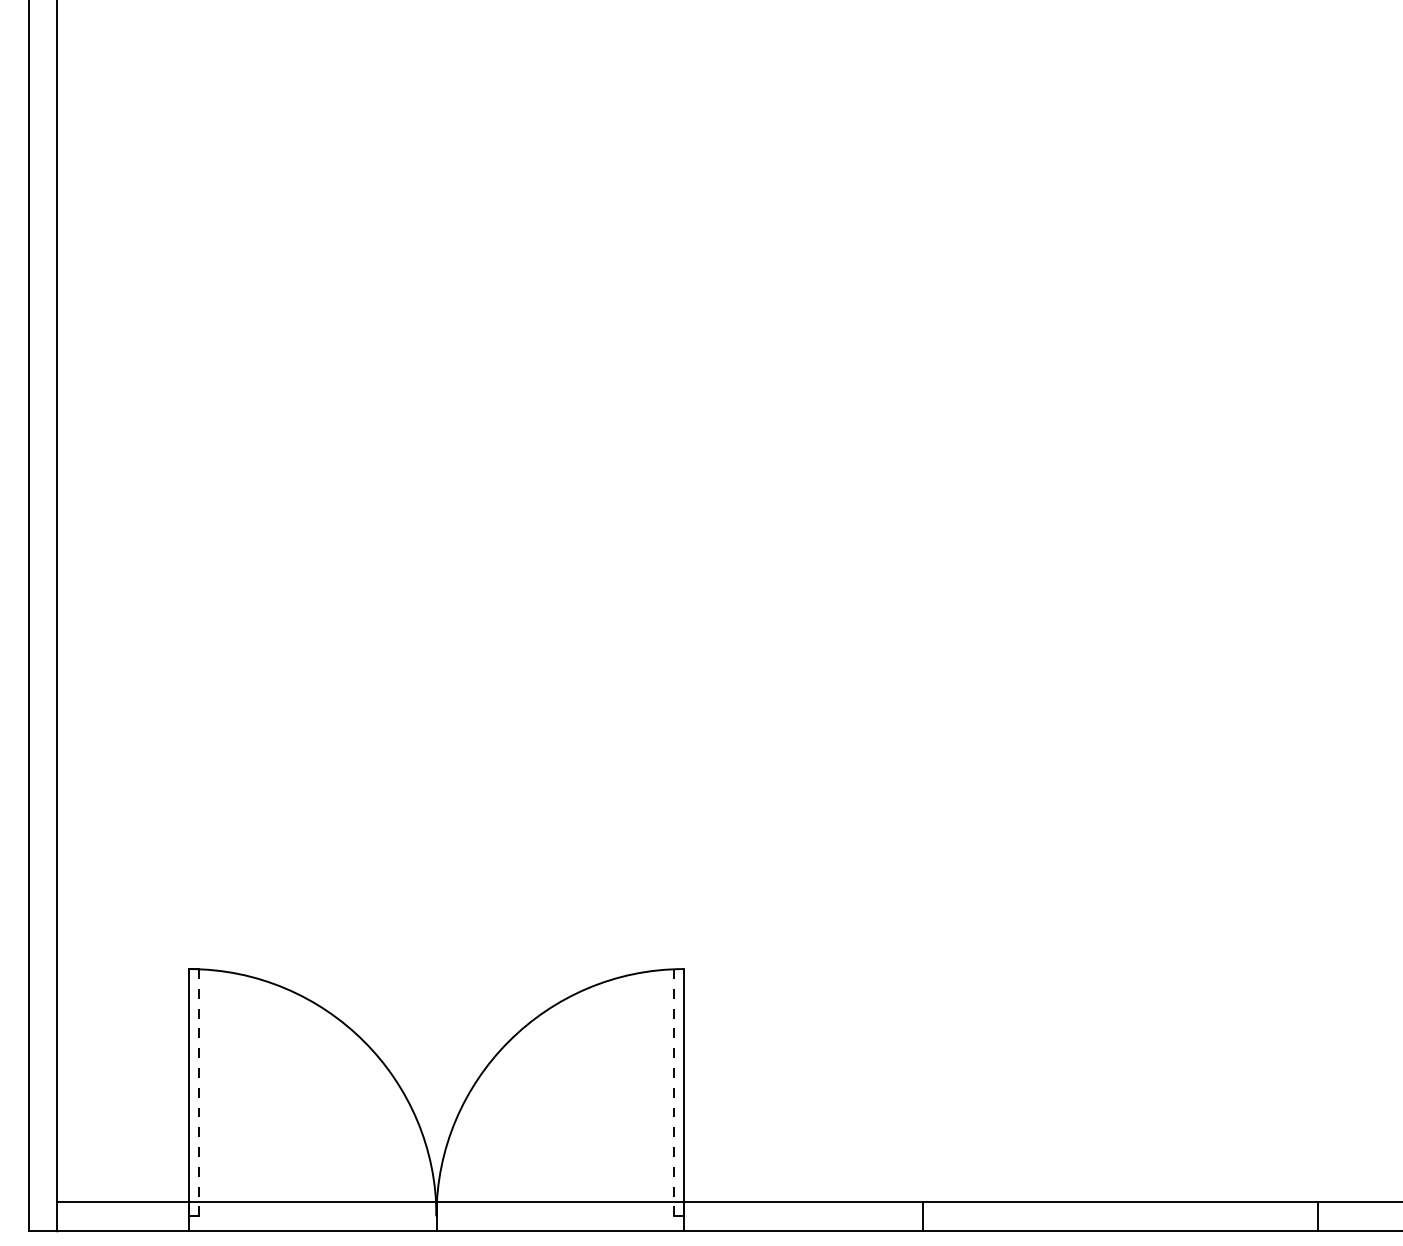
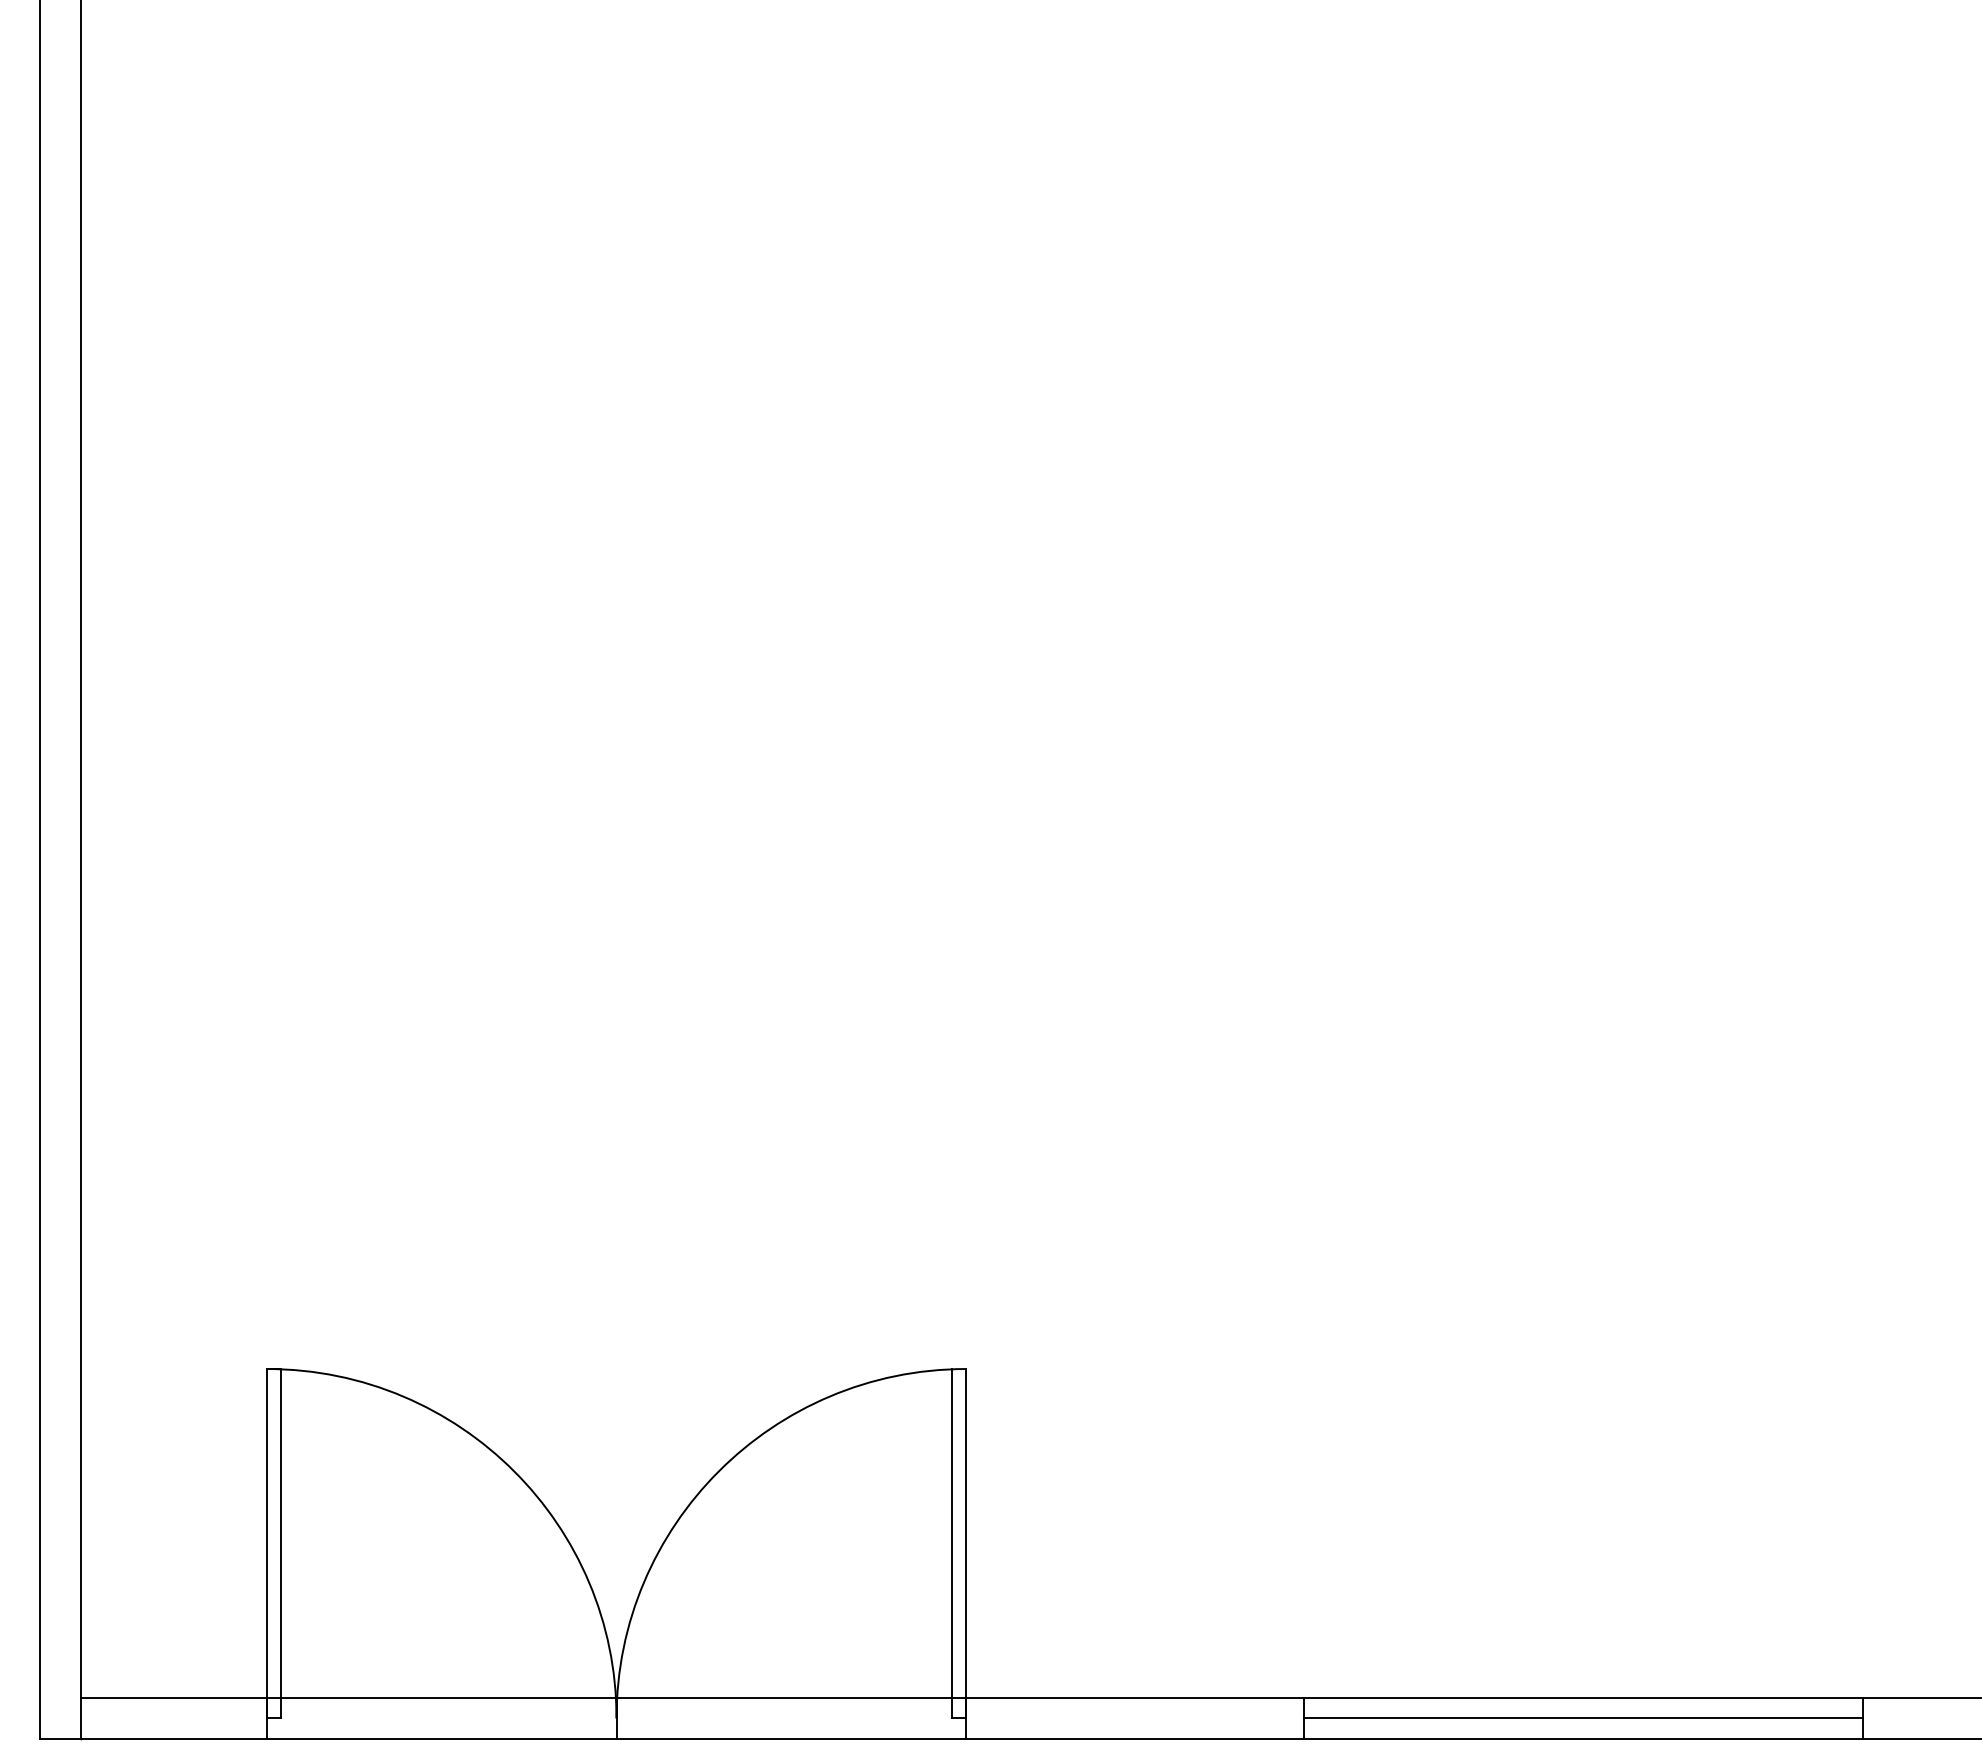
line: (198, 1092) -> (280, 1543), dashed -> solid
line: (674, 1092) -> (952, 1543), dashed -> solid
line: (1120, 1216) -> (1582, 1718), added

